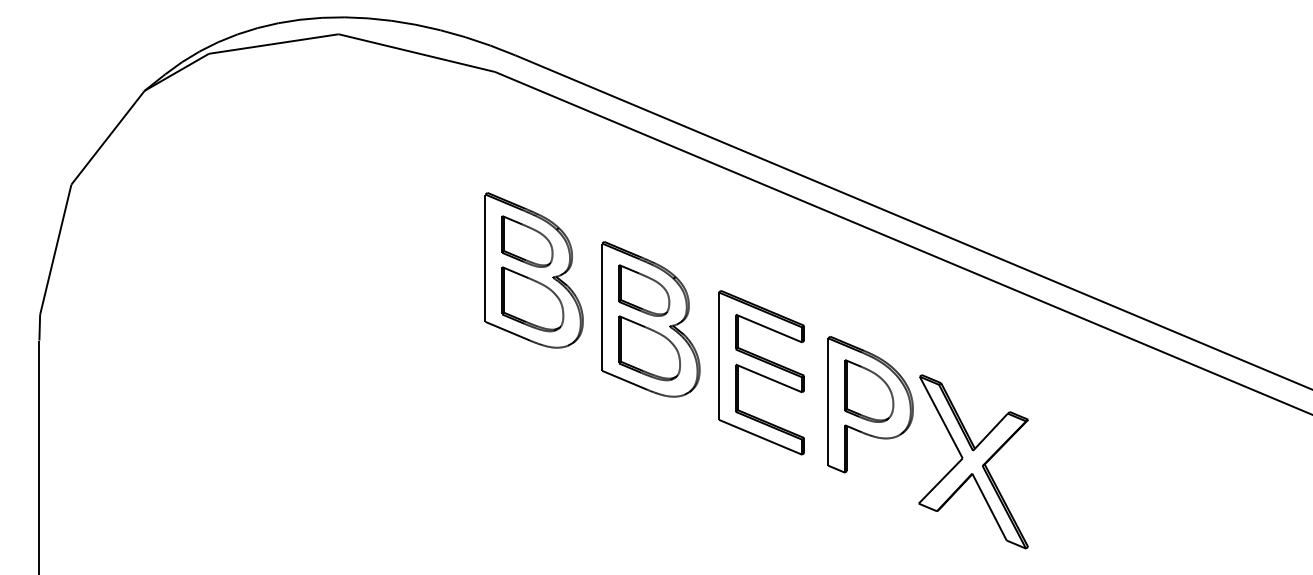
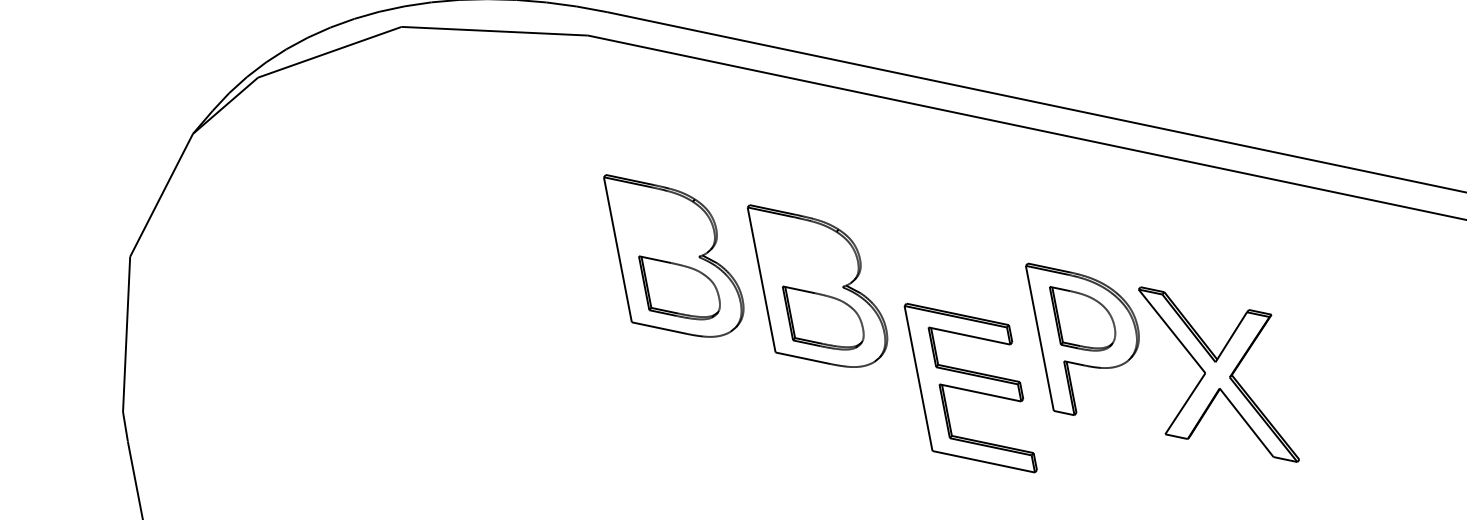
part: (527, 241) -> (662, 221), removed
part: (644, 290) -> (806, 251), removed
part: (761, 372) -> (970, 387), moved

